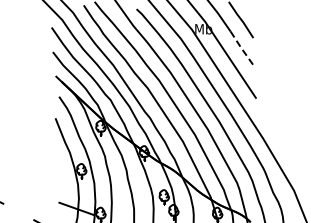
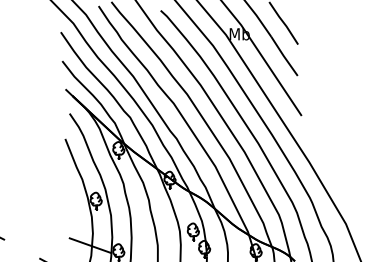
line: (241, 47) -> (284, 55), dashed -> solid

